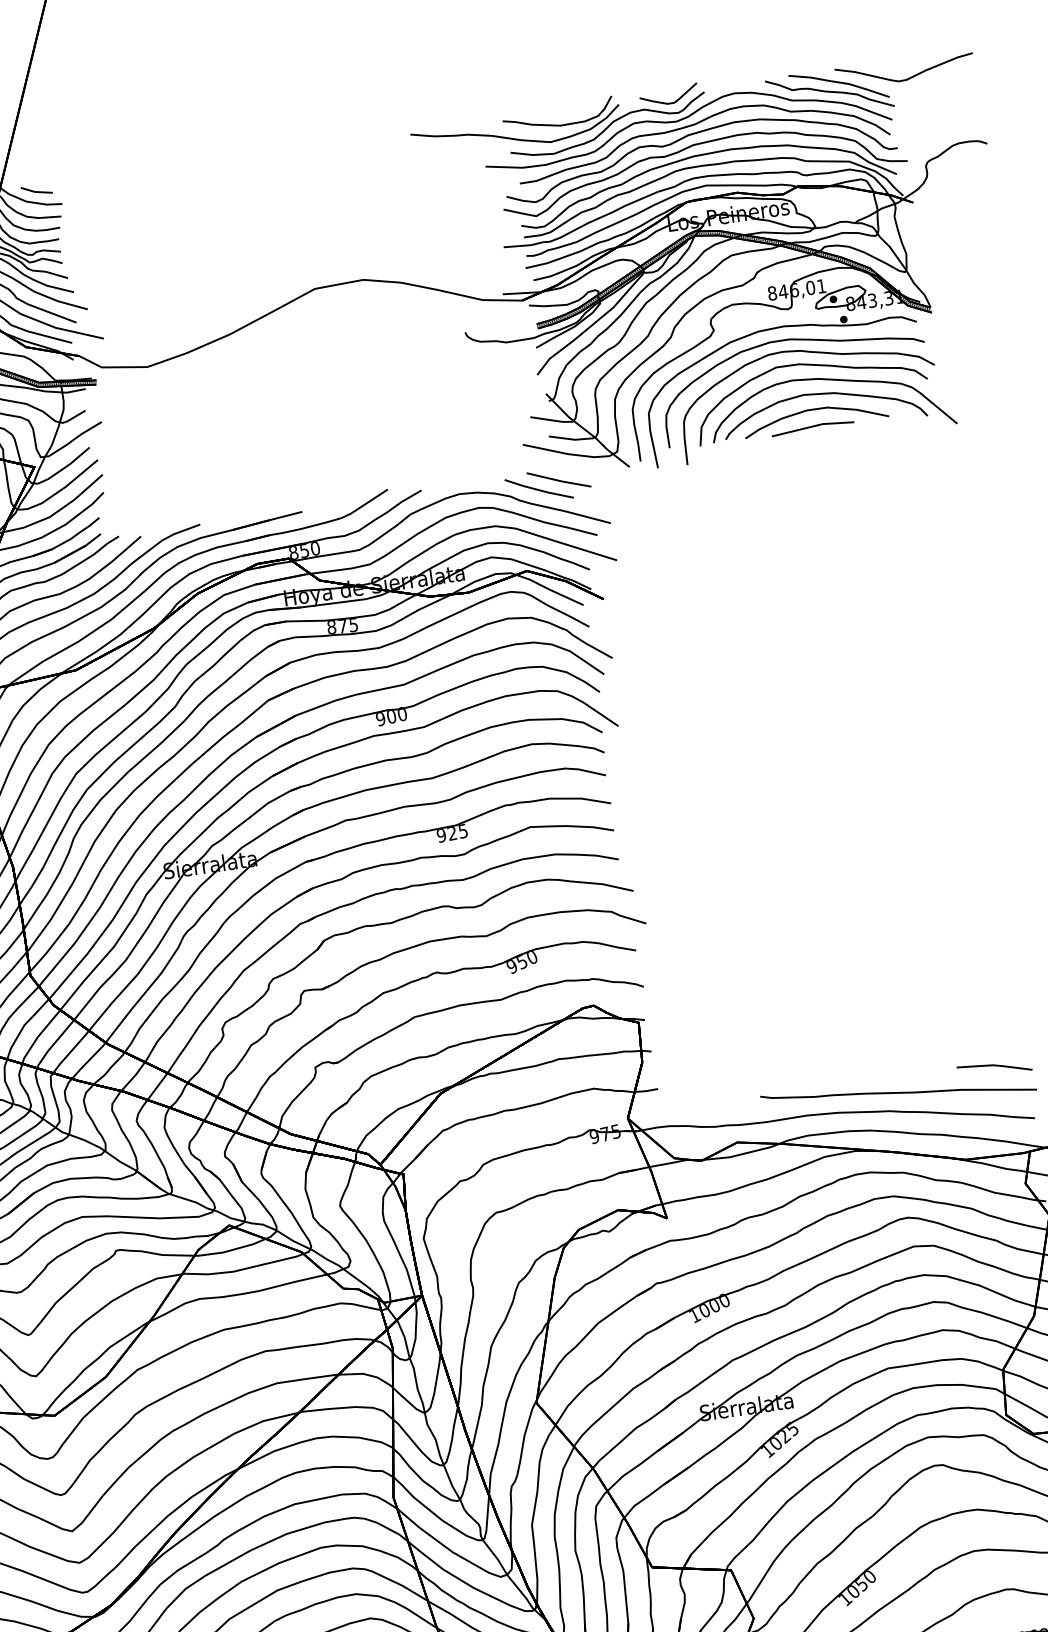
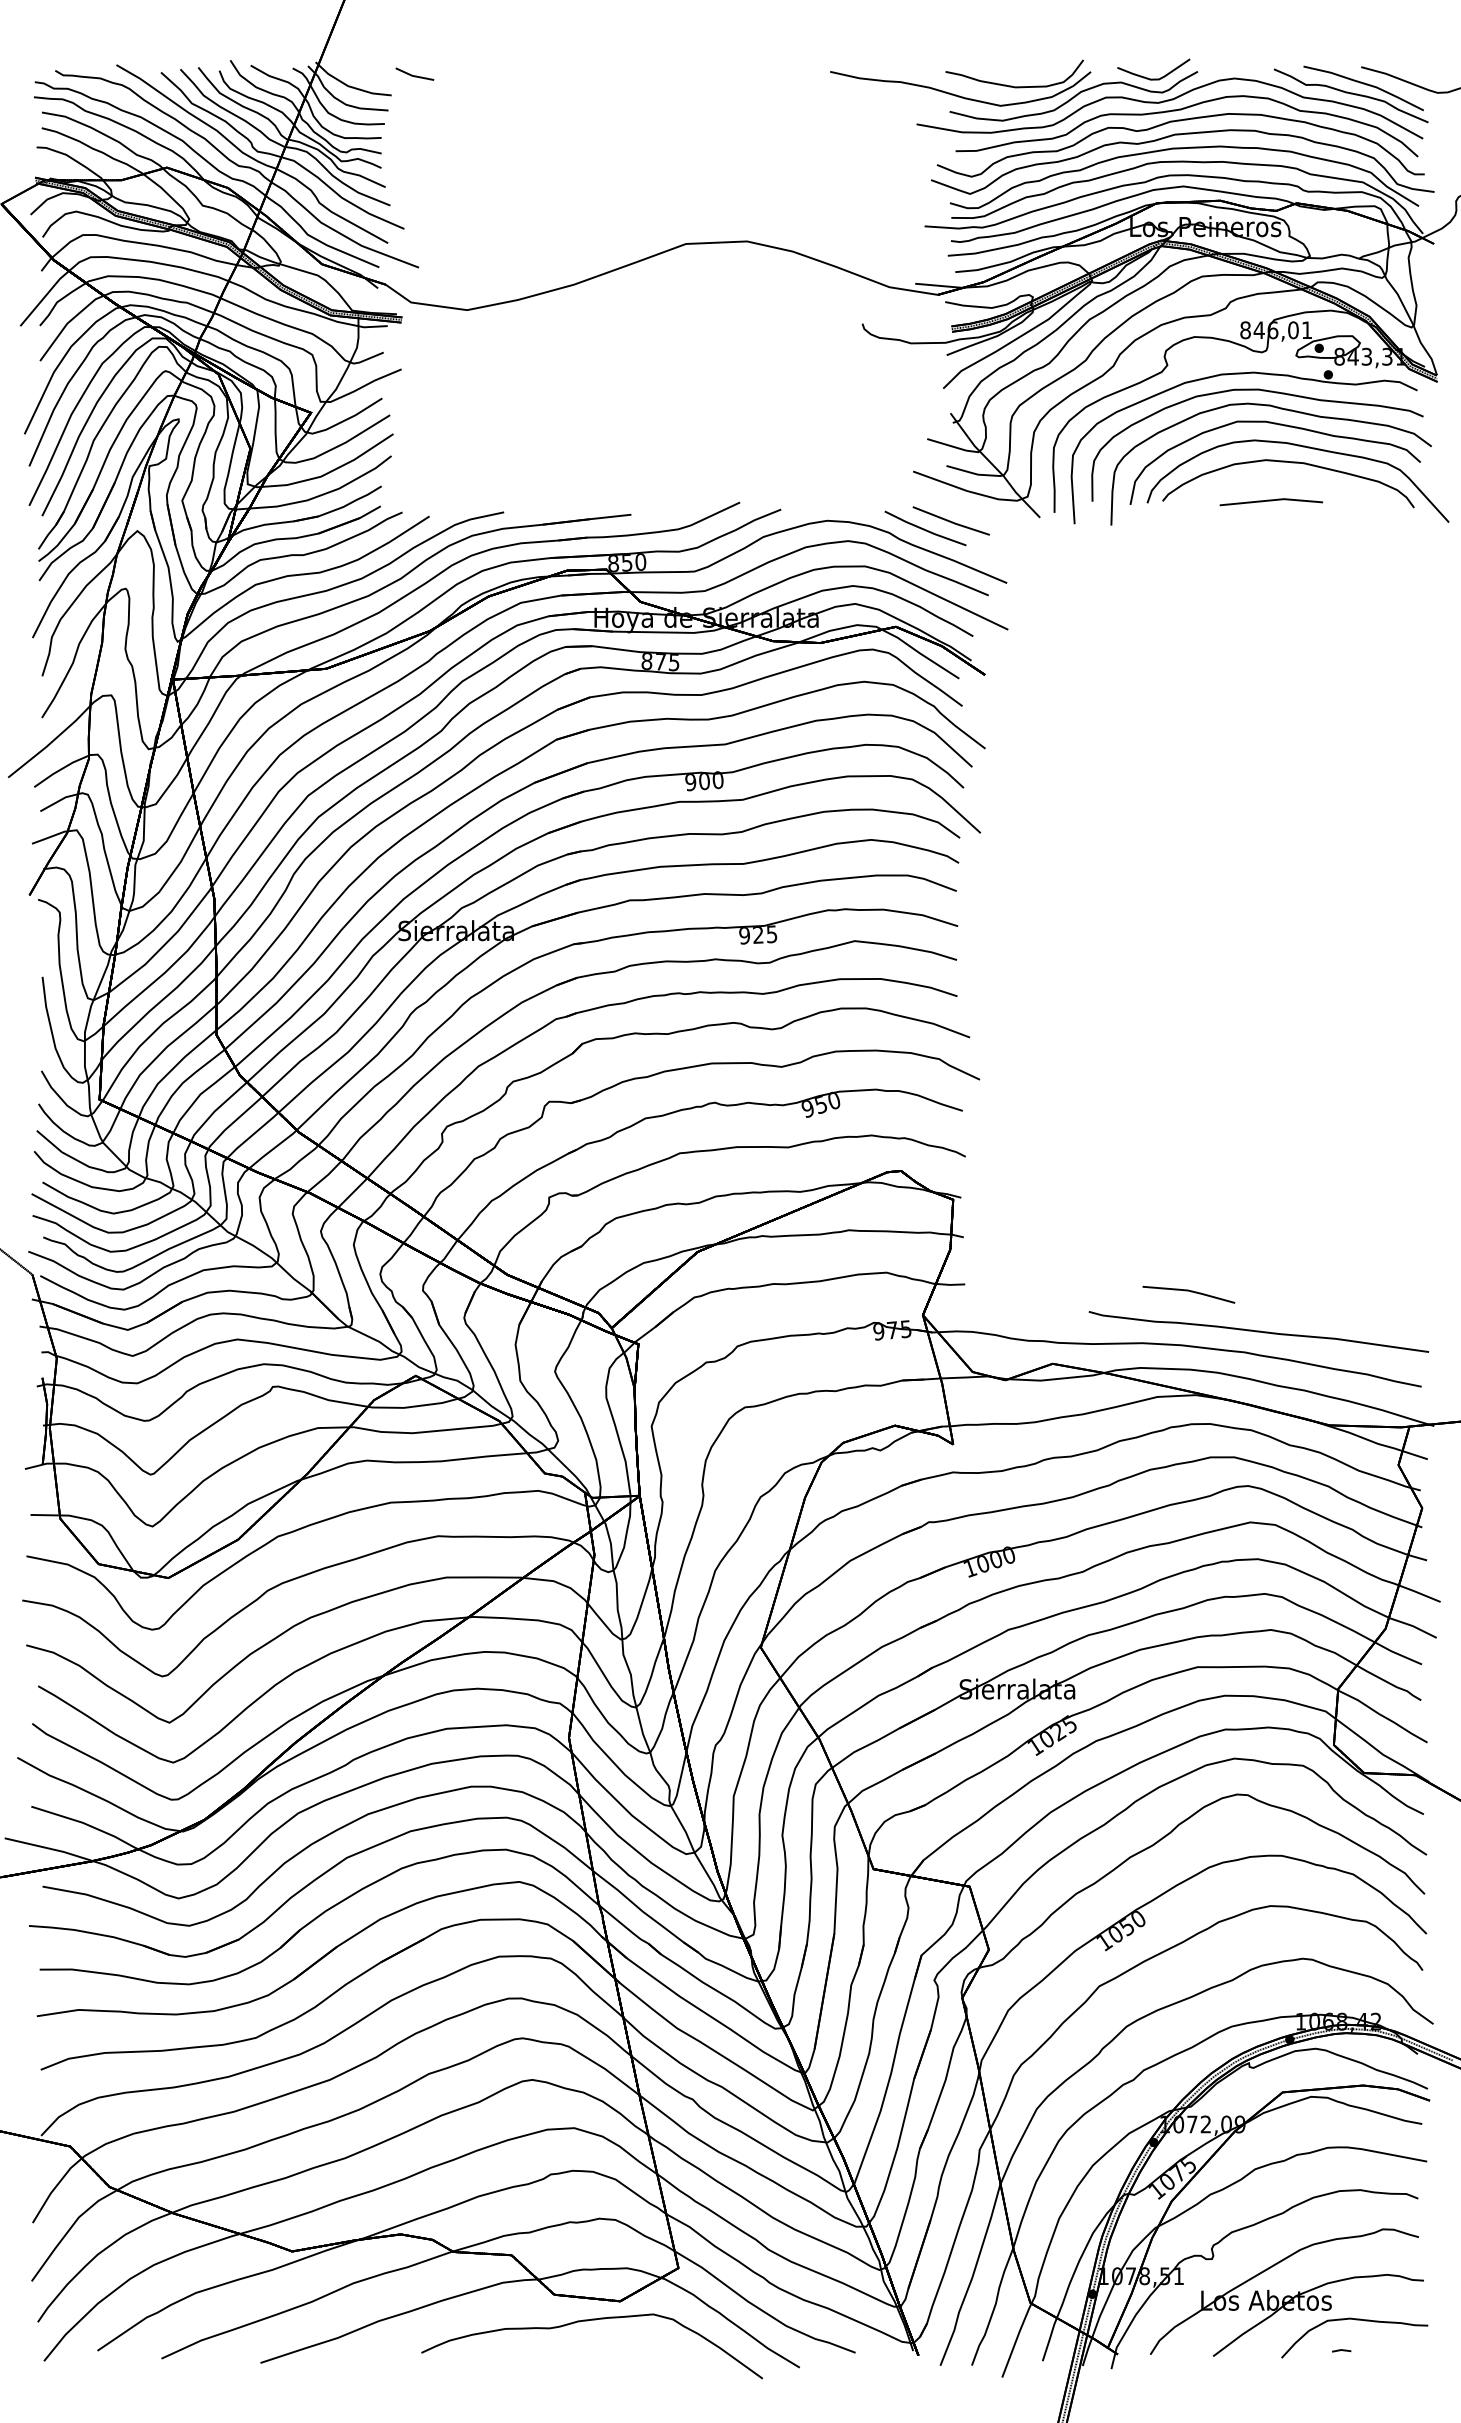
part: (36, 189) -> (414, 73), moved
curve: (814, 410) -> (1276, 480), removed
line: (993, 1066) -> (1188, 1291), moved

